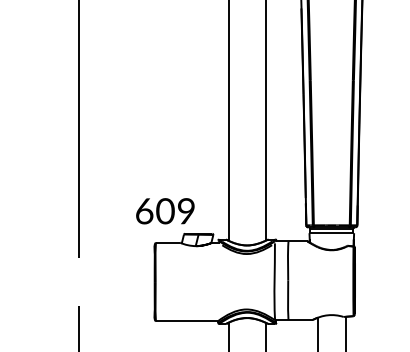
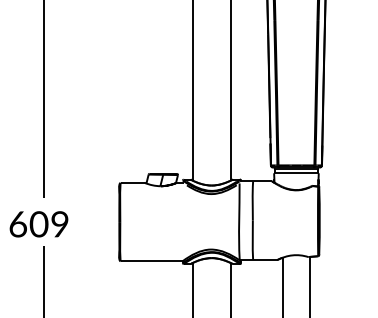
text: (165, 211) -> (39, 224), moved

